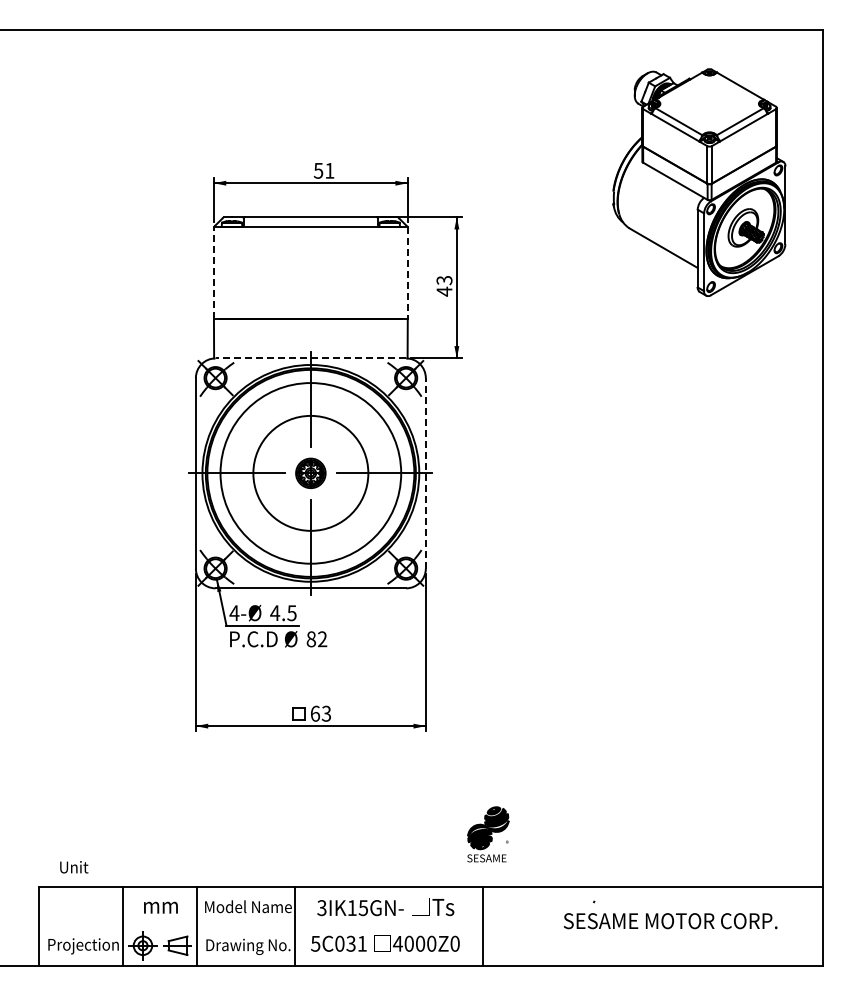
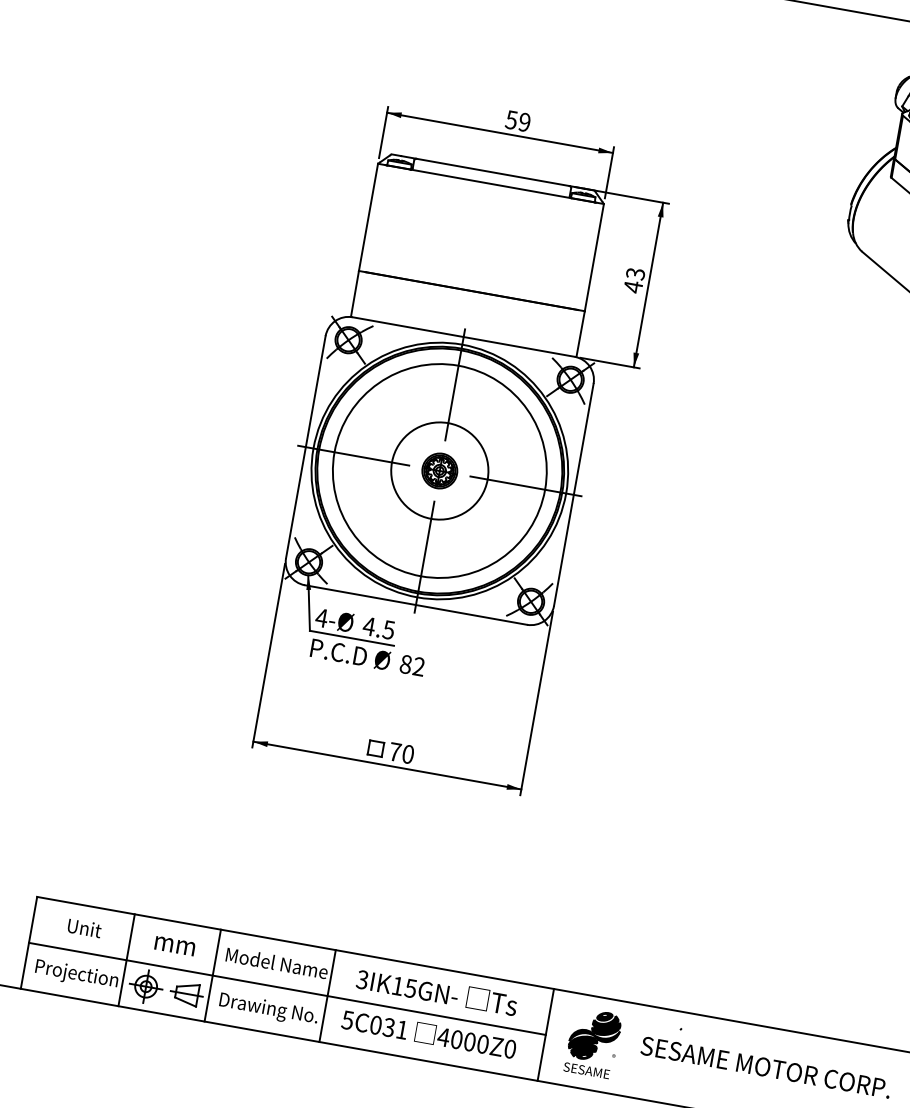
text: (329, 170) -> (524, 121), 51 -> 59
line: (213, 273) -> (367, 217), dashed -> solid
line: (407, 273) -> (593, 258), dashed -> solid
line: (310, 358) -> (463, 337), dashed -> solid
line: (425, 472) -> (573, 493), dashed -> solid
circle: (310, 473) -> (439, 471), size x0.71
text: (320, 713) -> (401, 752), 63 -> 70
part: (488, 834) -> (593, 1043), moved
text: (74, 867) -> (84, 928), moved
line: (260, 926) -> (287, 988), added

